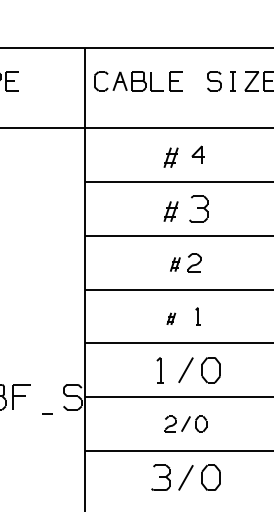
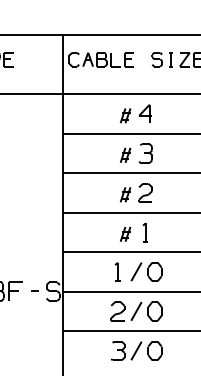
part: (196, 154) -> (144, 113), size x1.43
part: (184, 262) -> (135, 192), size x1.43
part: (196, 316) -> (144, 232), size x1.43
part: (171, 317) -> (125, 233), size x1.67
curve: (47, 413) -> (34, 290), moved
part: (186, 424) -> (136, 311), size x1.67

